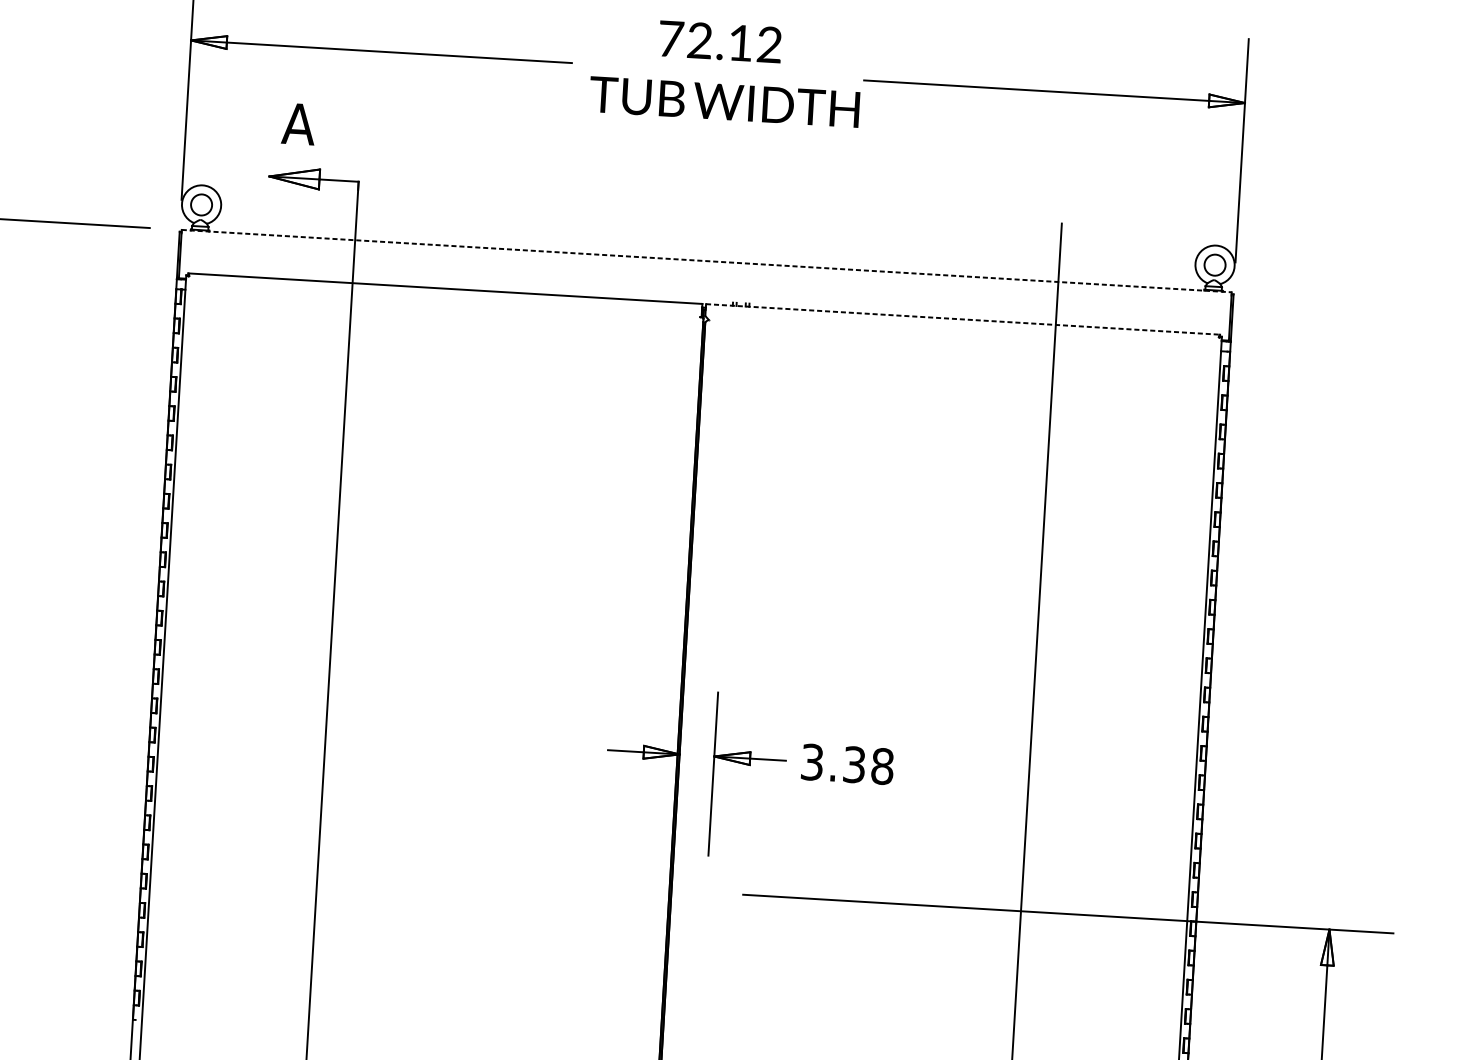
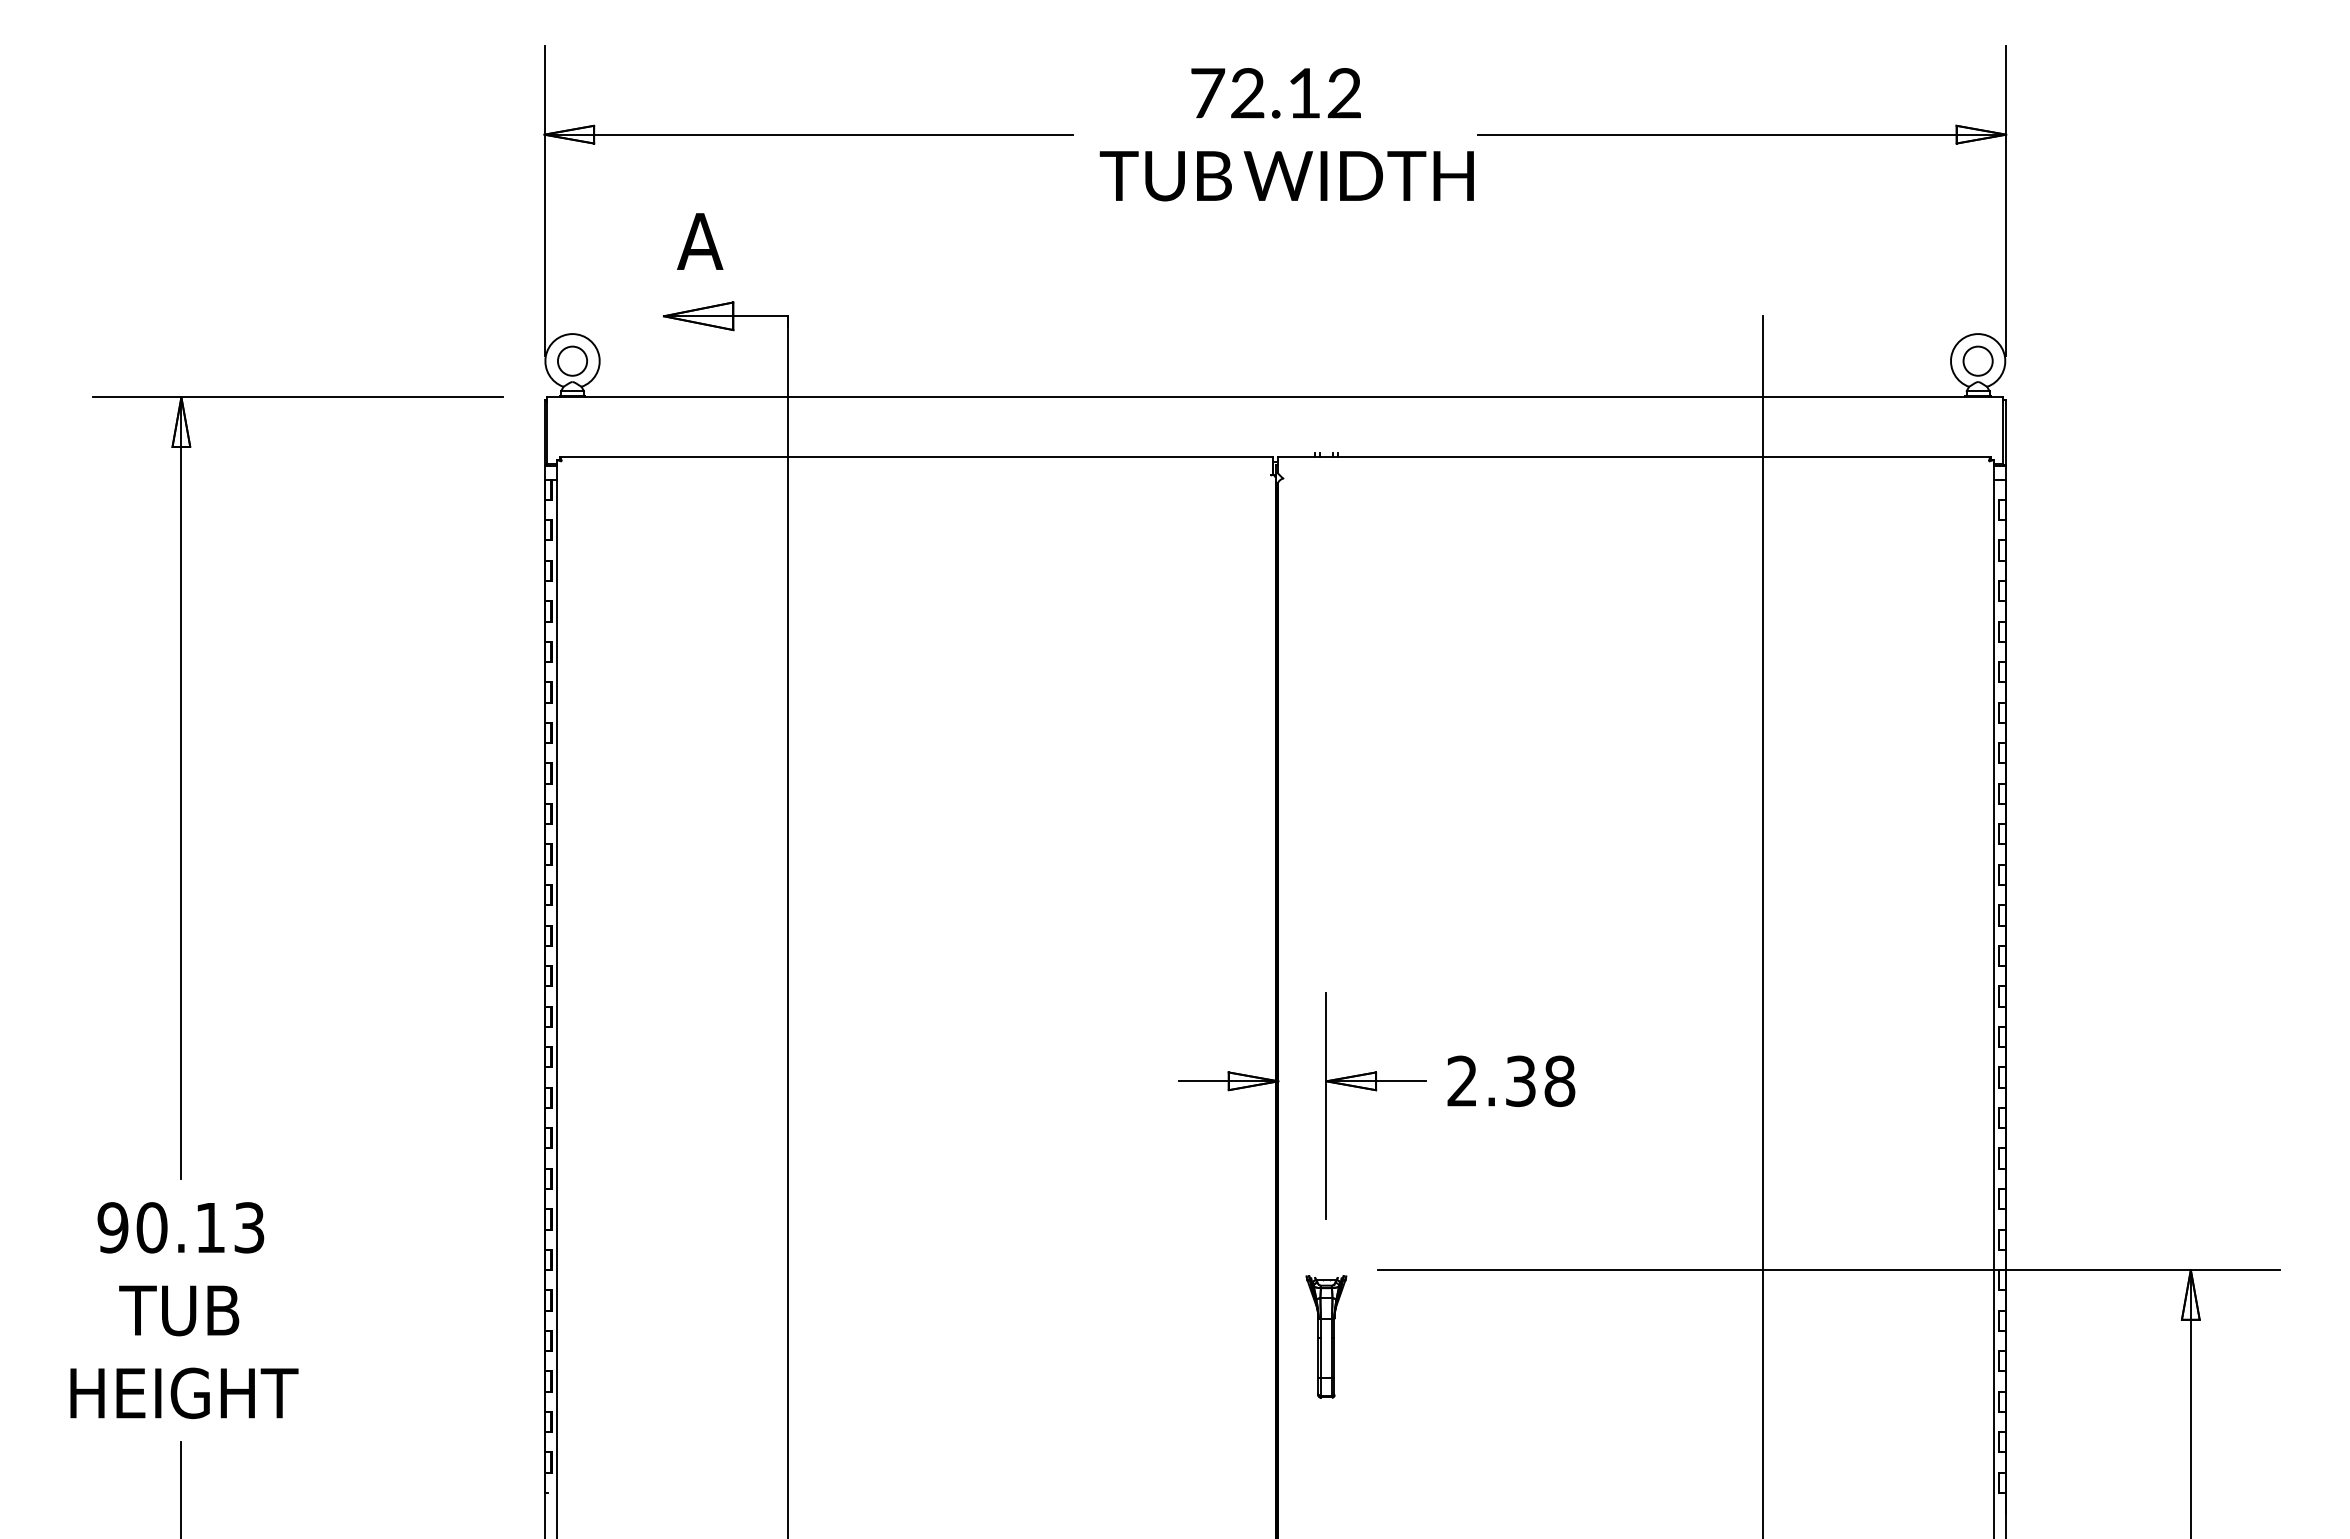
line: (706, 261) -> (1275, 397), dashed -> solid
line: (963, 319) -> (1634, 456), dashed -> solid
text: (812, 762) -> (1462, 1081), 3.38 -> 2.38
part: (703, 940) -> (1326, 1336), added

